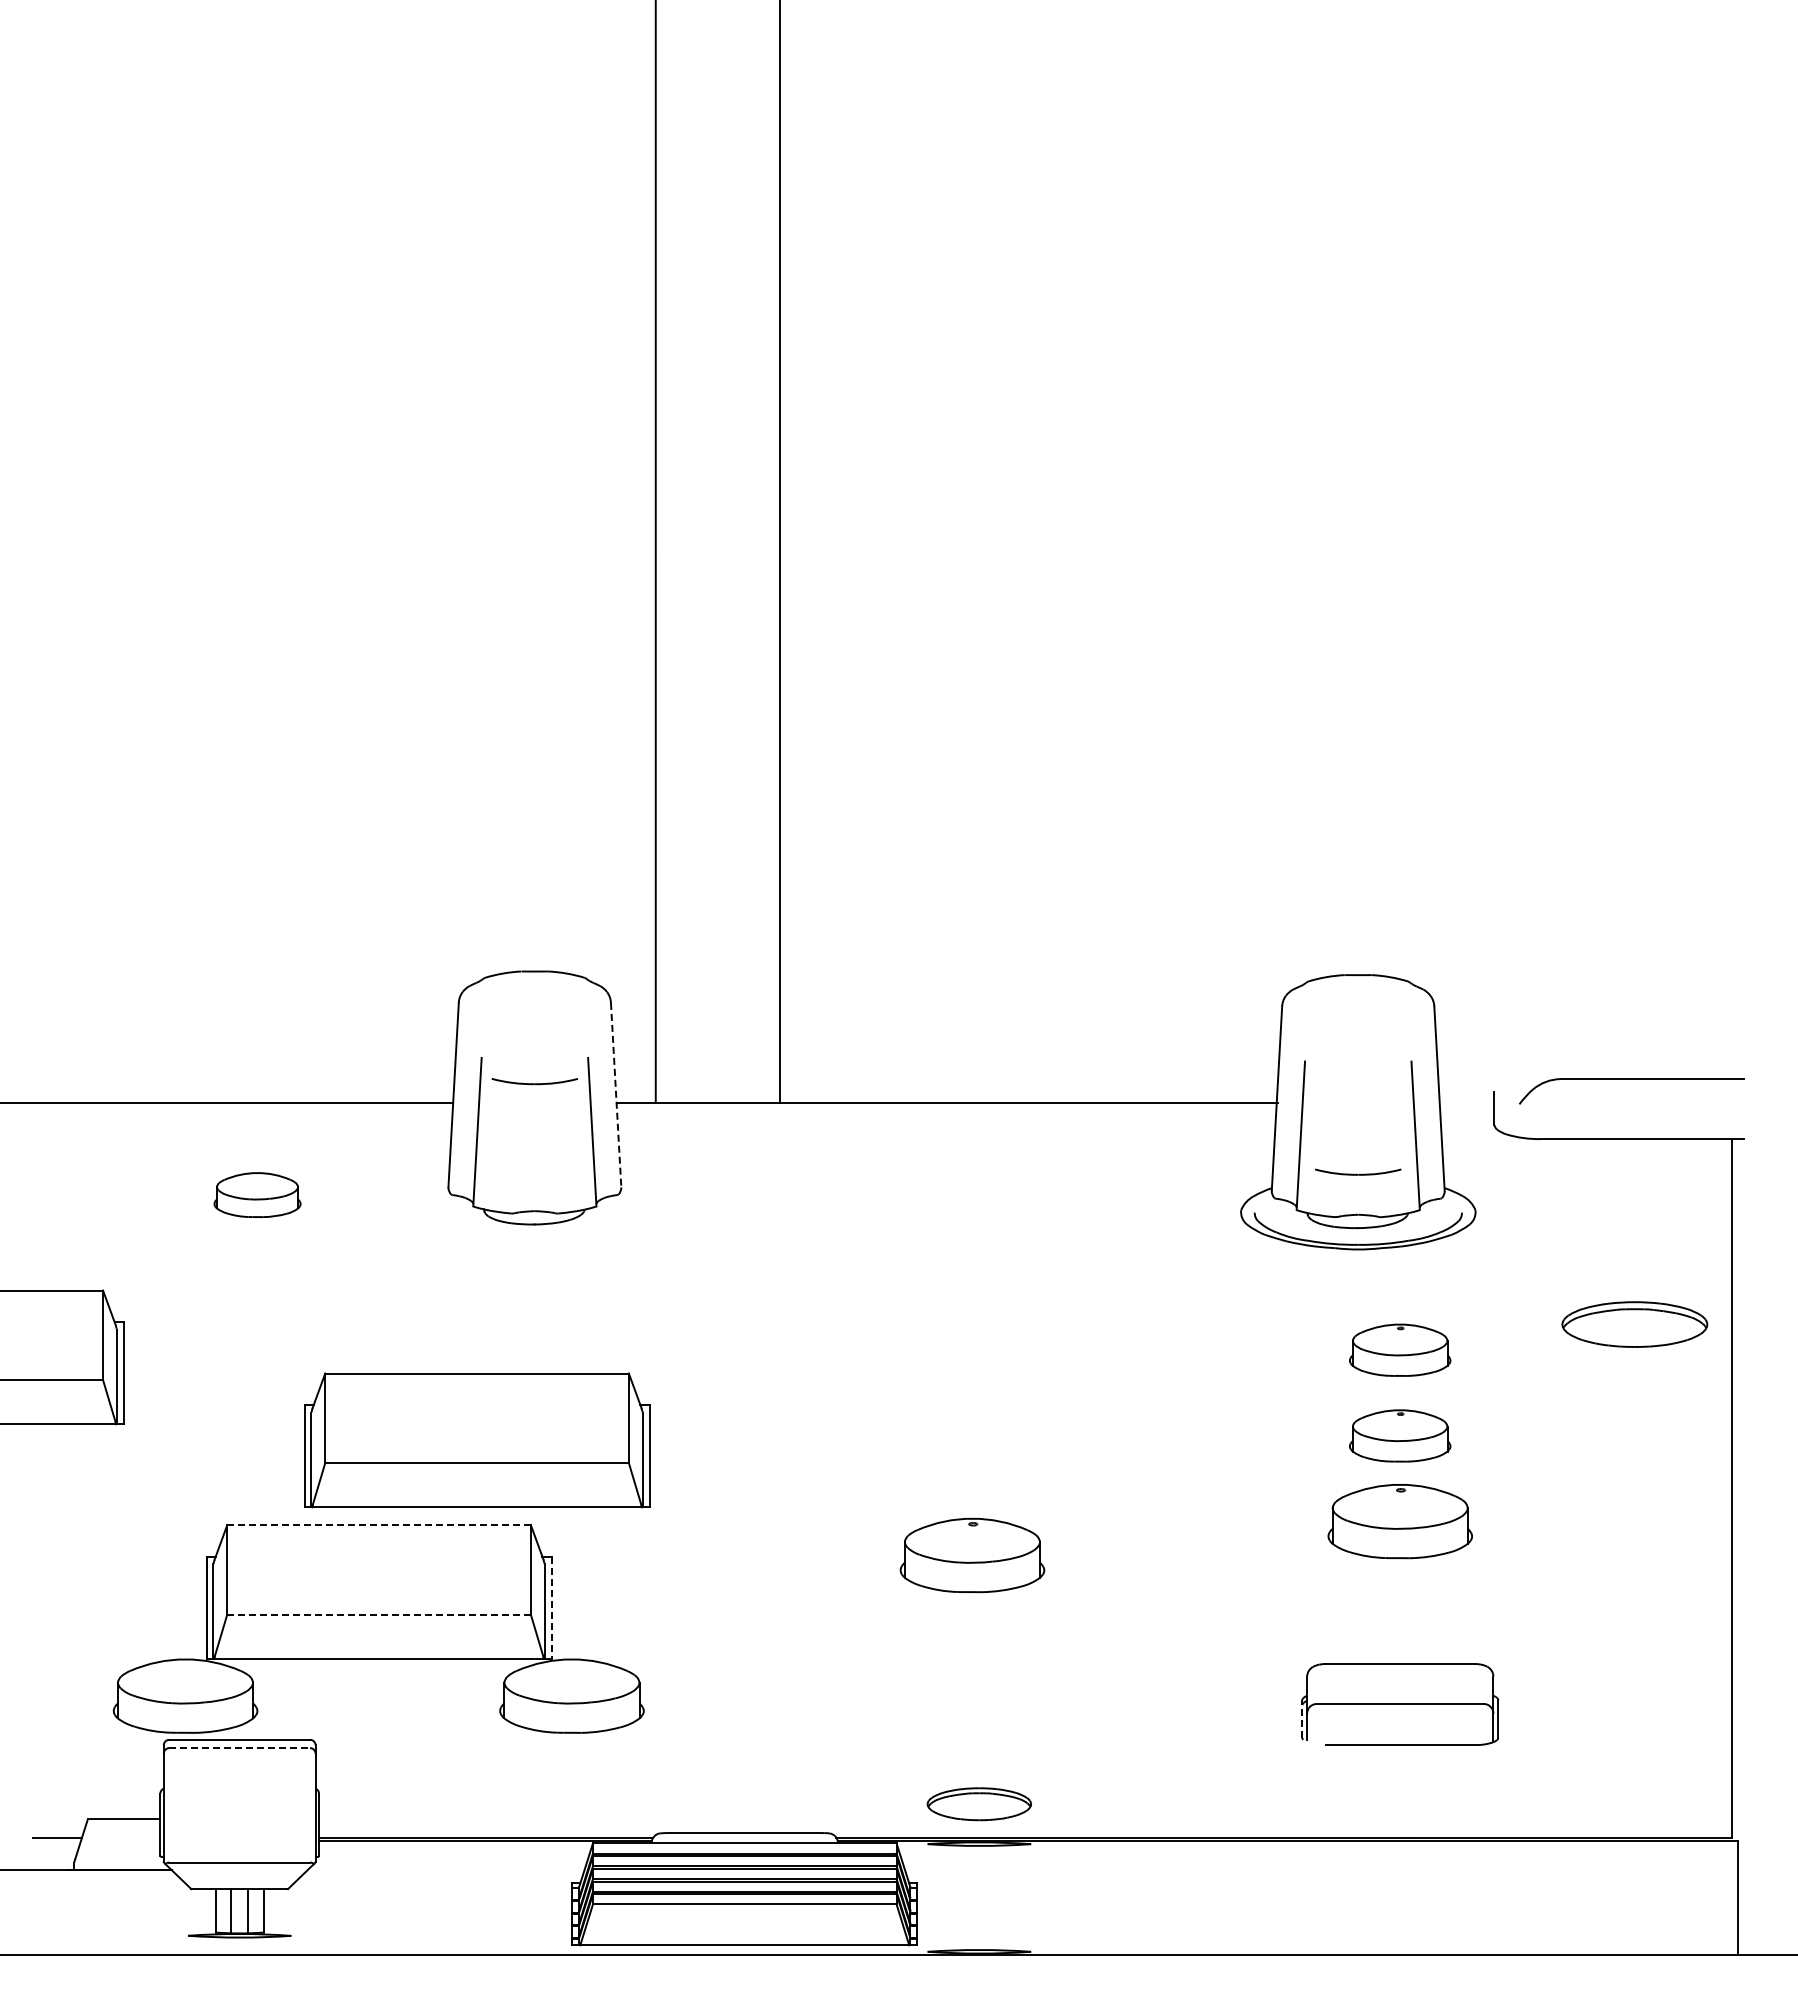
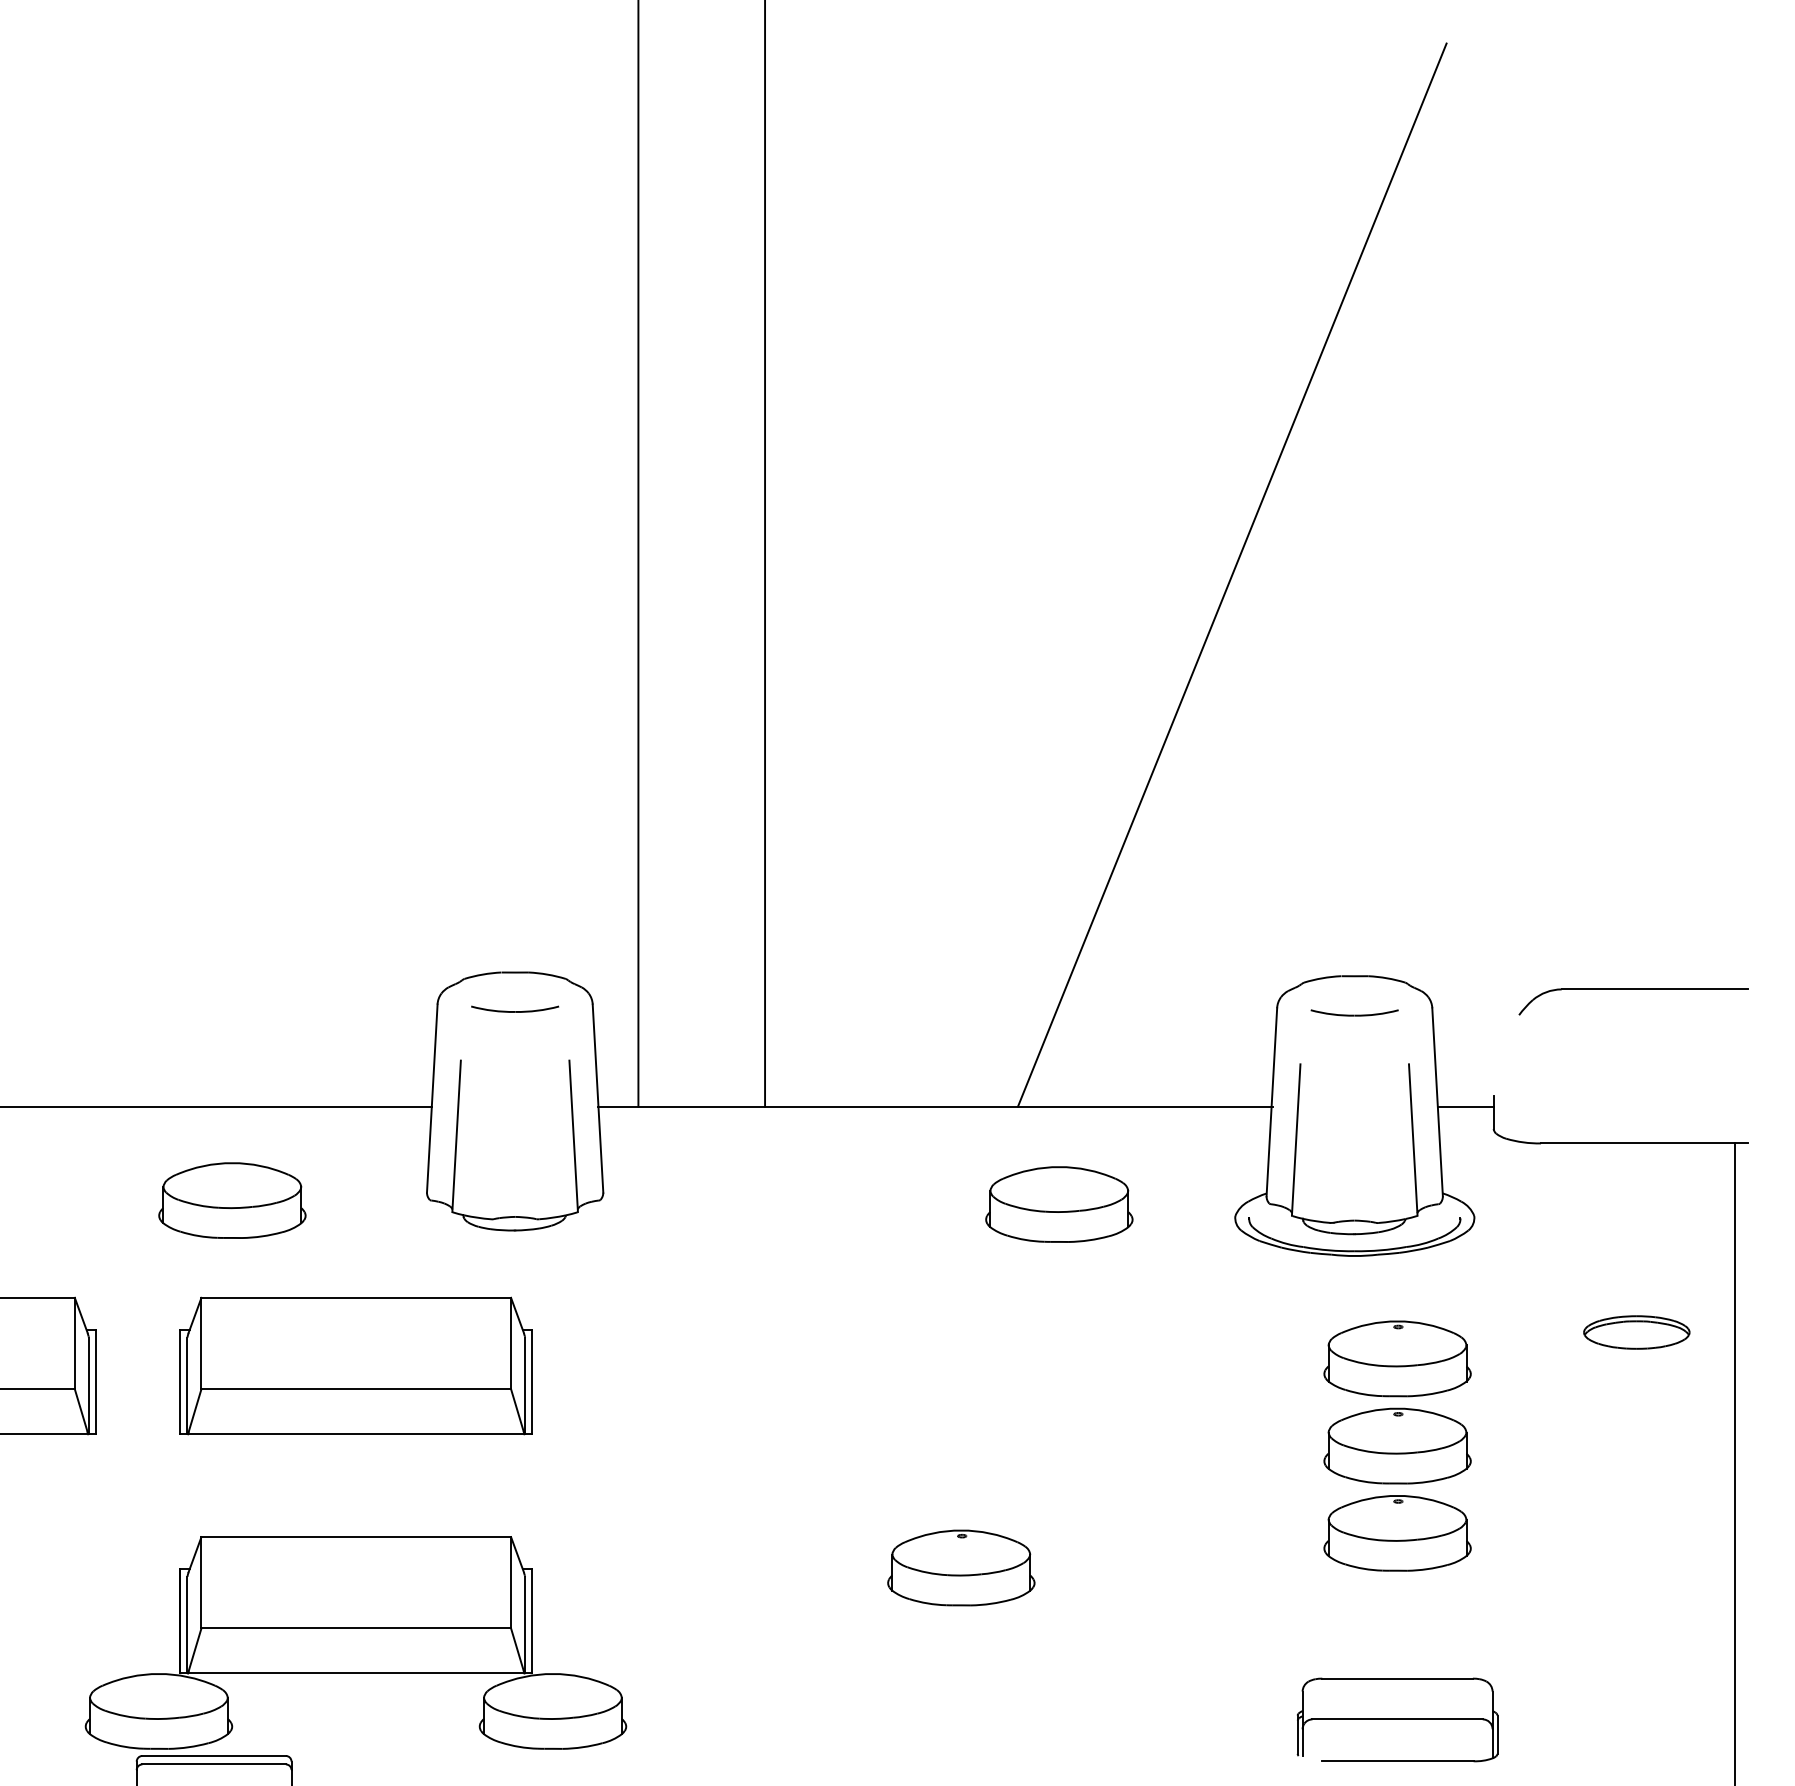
line: (1238, 581) -> (1232, 574), added
part: (1631, 1079) -> (1633, 989), moved
part: (534, 1081) -> (514, 1009), moved
line: (616, 1095) -> (598, 1098), dashed -> solid
line: (1467, 1103) -> (1466, 1107), added
part: (1358, 1171) -> (1354, 1012), moved
part: (257, 1194) -> (232, 1199), size x1.67
part: (1068, 1198) -> (1059, 1203), added
part: (1634, 1324) -> (1636, 1332), size x0.71
part: (1399, 1349) -> (1396, 1357), size x1.43
part: (1399, 1435) -> (1396, 1445), size x1.43
part: (477, 1440) -> (356, 1366), moved
line: (379, 1525) -> (356, 1537), dashed -> solid
line: (551, 1608) -> (532, 1622), dashed -> solid
line: (379, 1614) -> (356, 1628), dashed -> solid
line: (1302, 1719) -> (1297, 1735), dashed -> solid
line: (240, 1748) -> (214, 1764), dashed -> solid

